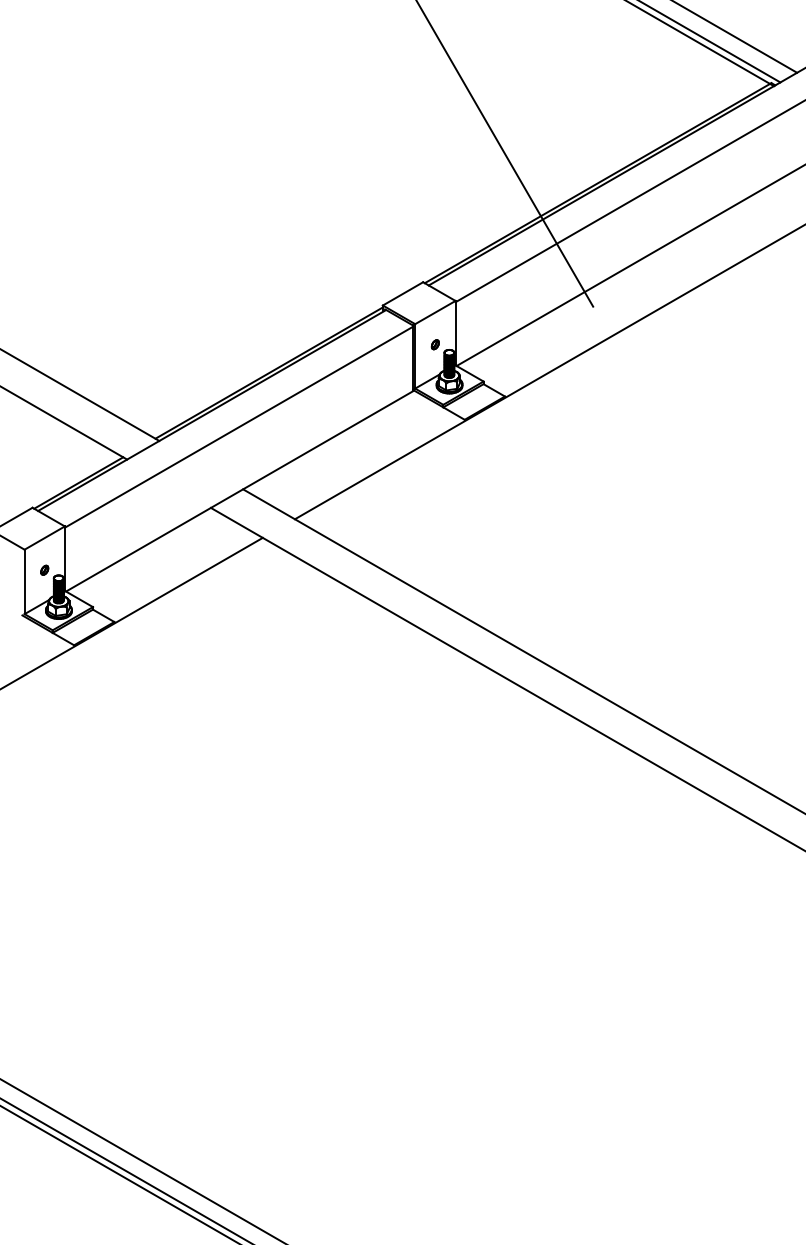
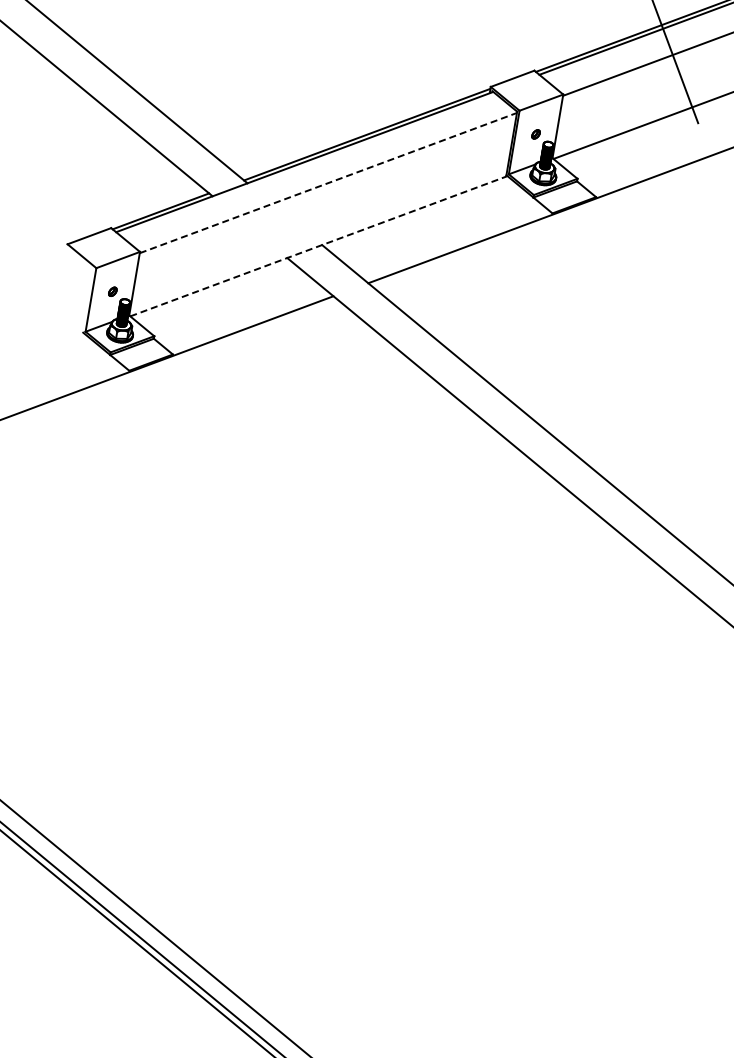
line: (238, 427) -> (327, 183), solid -> dashed
line: (239, 491) -> (318, 246), solid -> dashed

